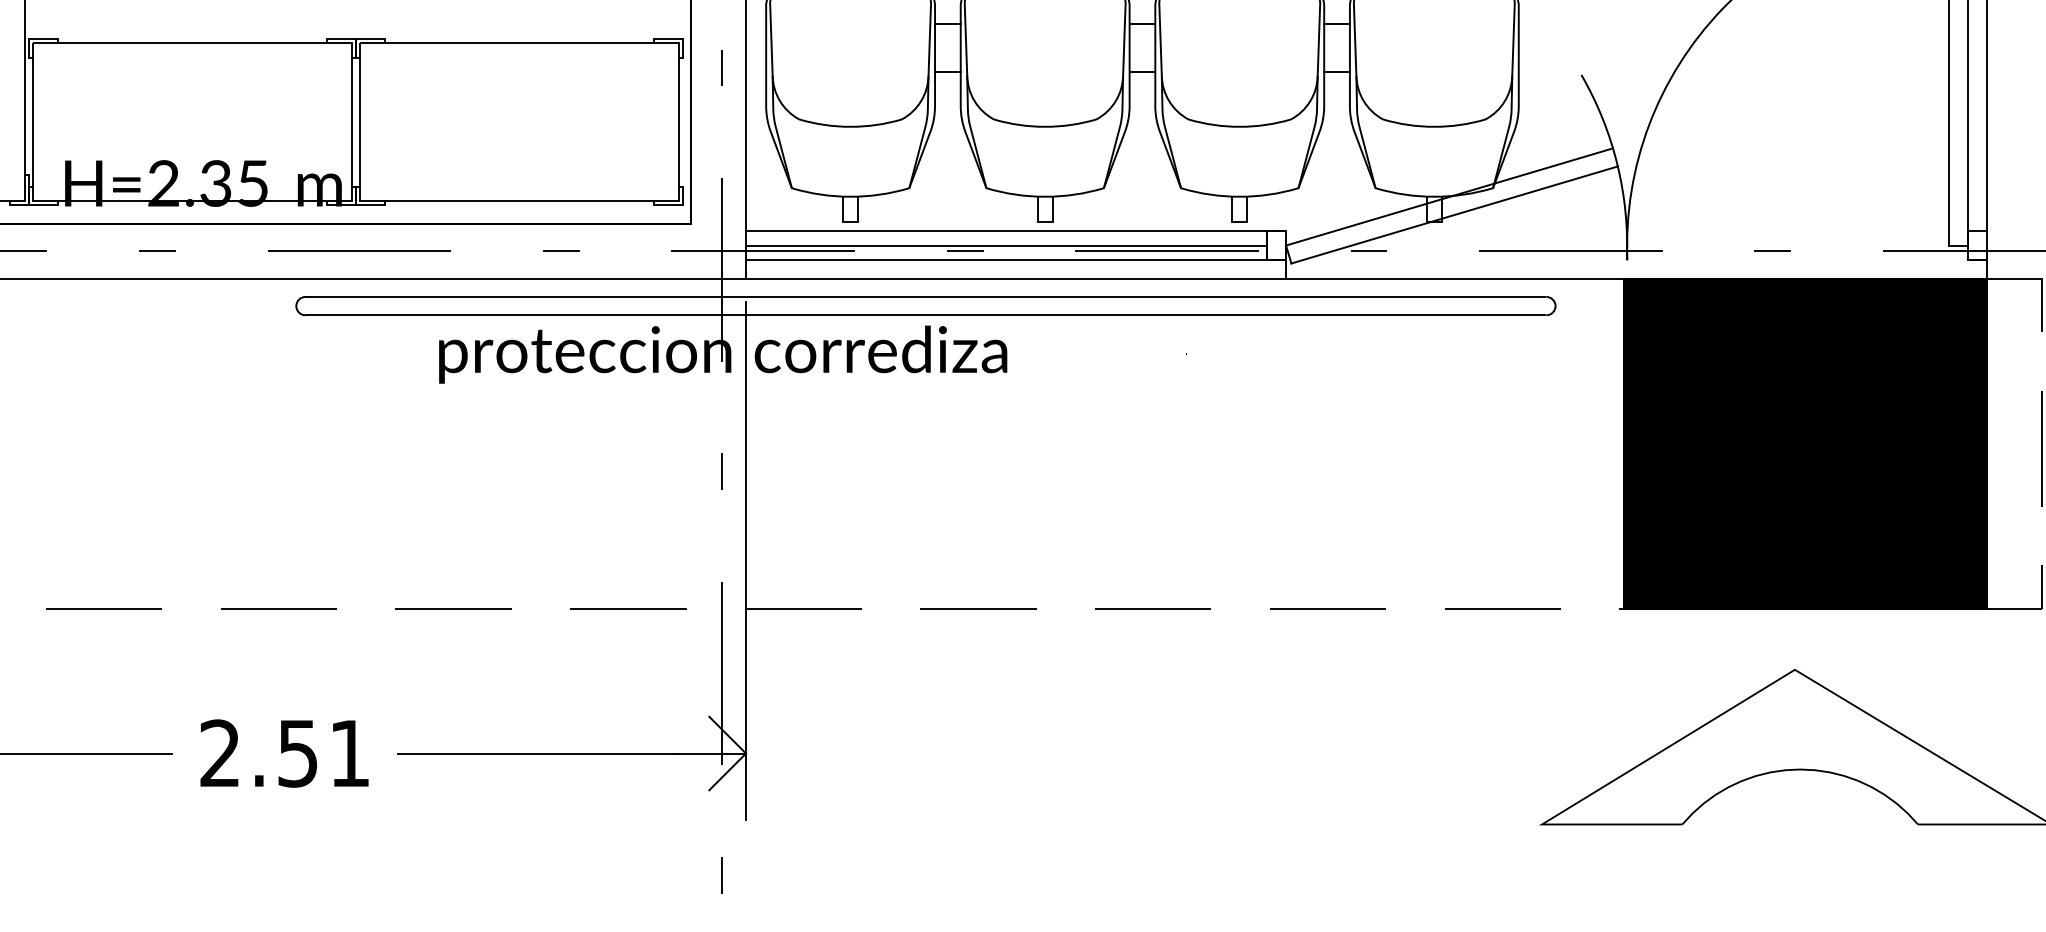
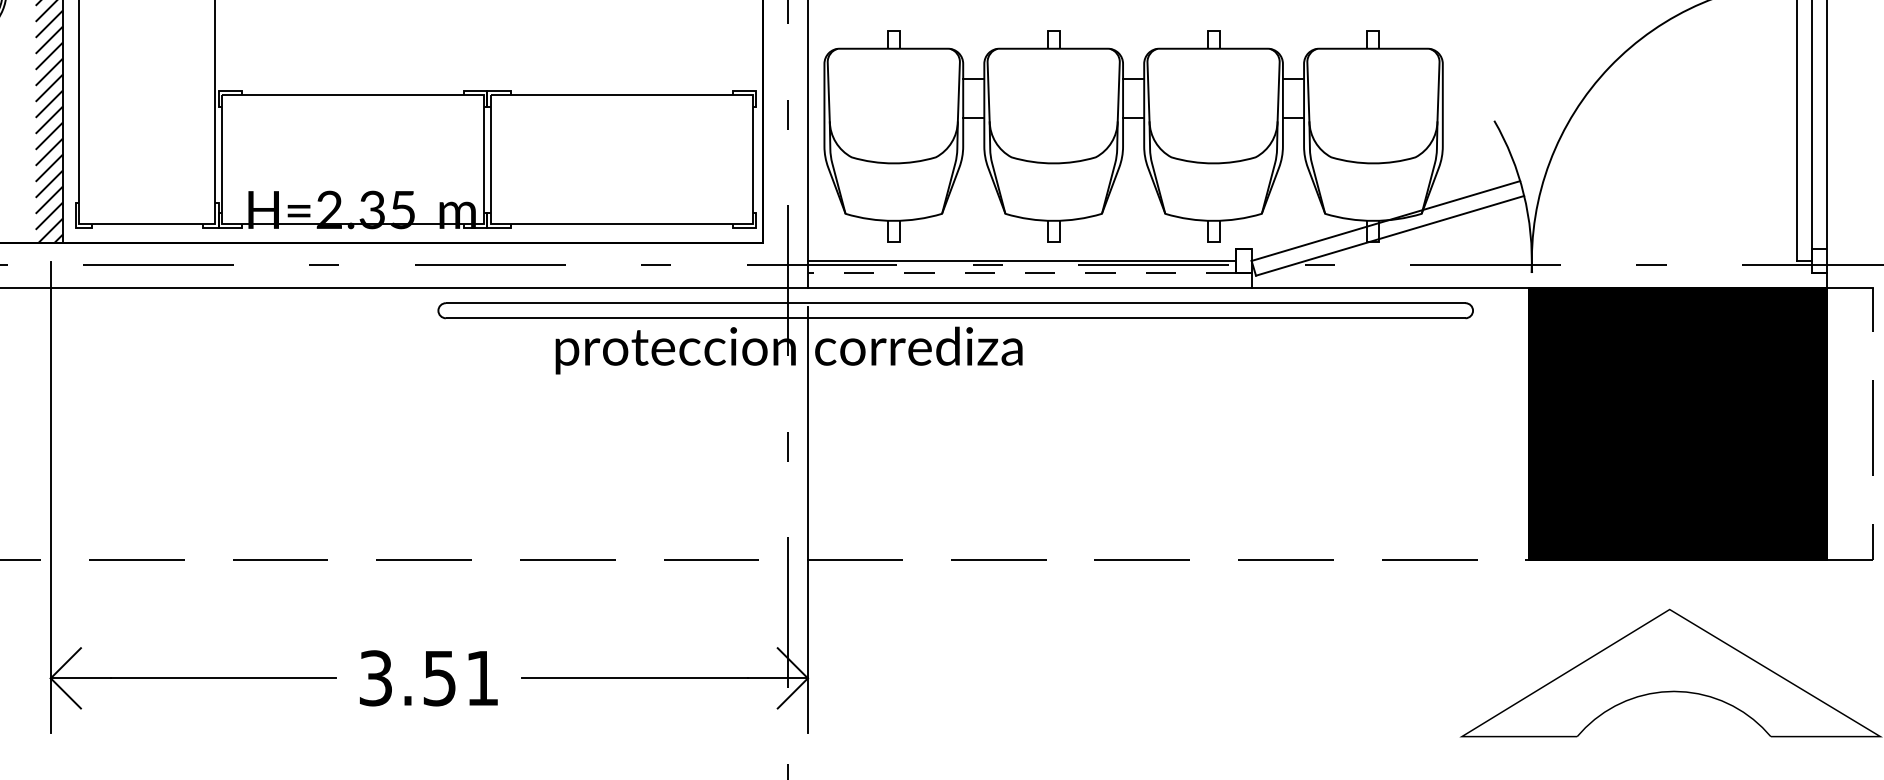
line: (1005, 230) -> (1021, 248), removed
line: (1005, 260) -> (1021, 273), solid -> dashed
text: (219, 753) -> (375, 678), 2.51 -> 3.51

